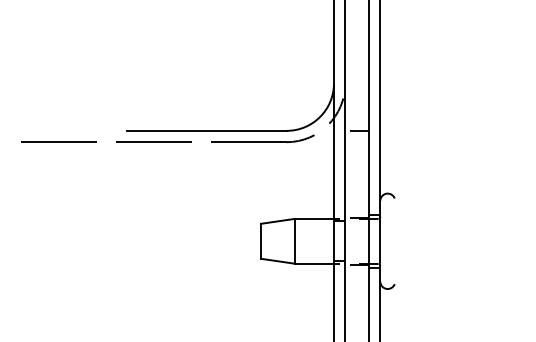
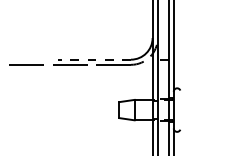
line: (206, 130) -> (94, 59), solid -> dashed

